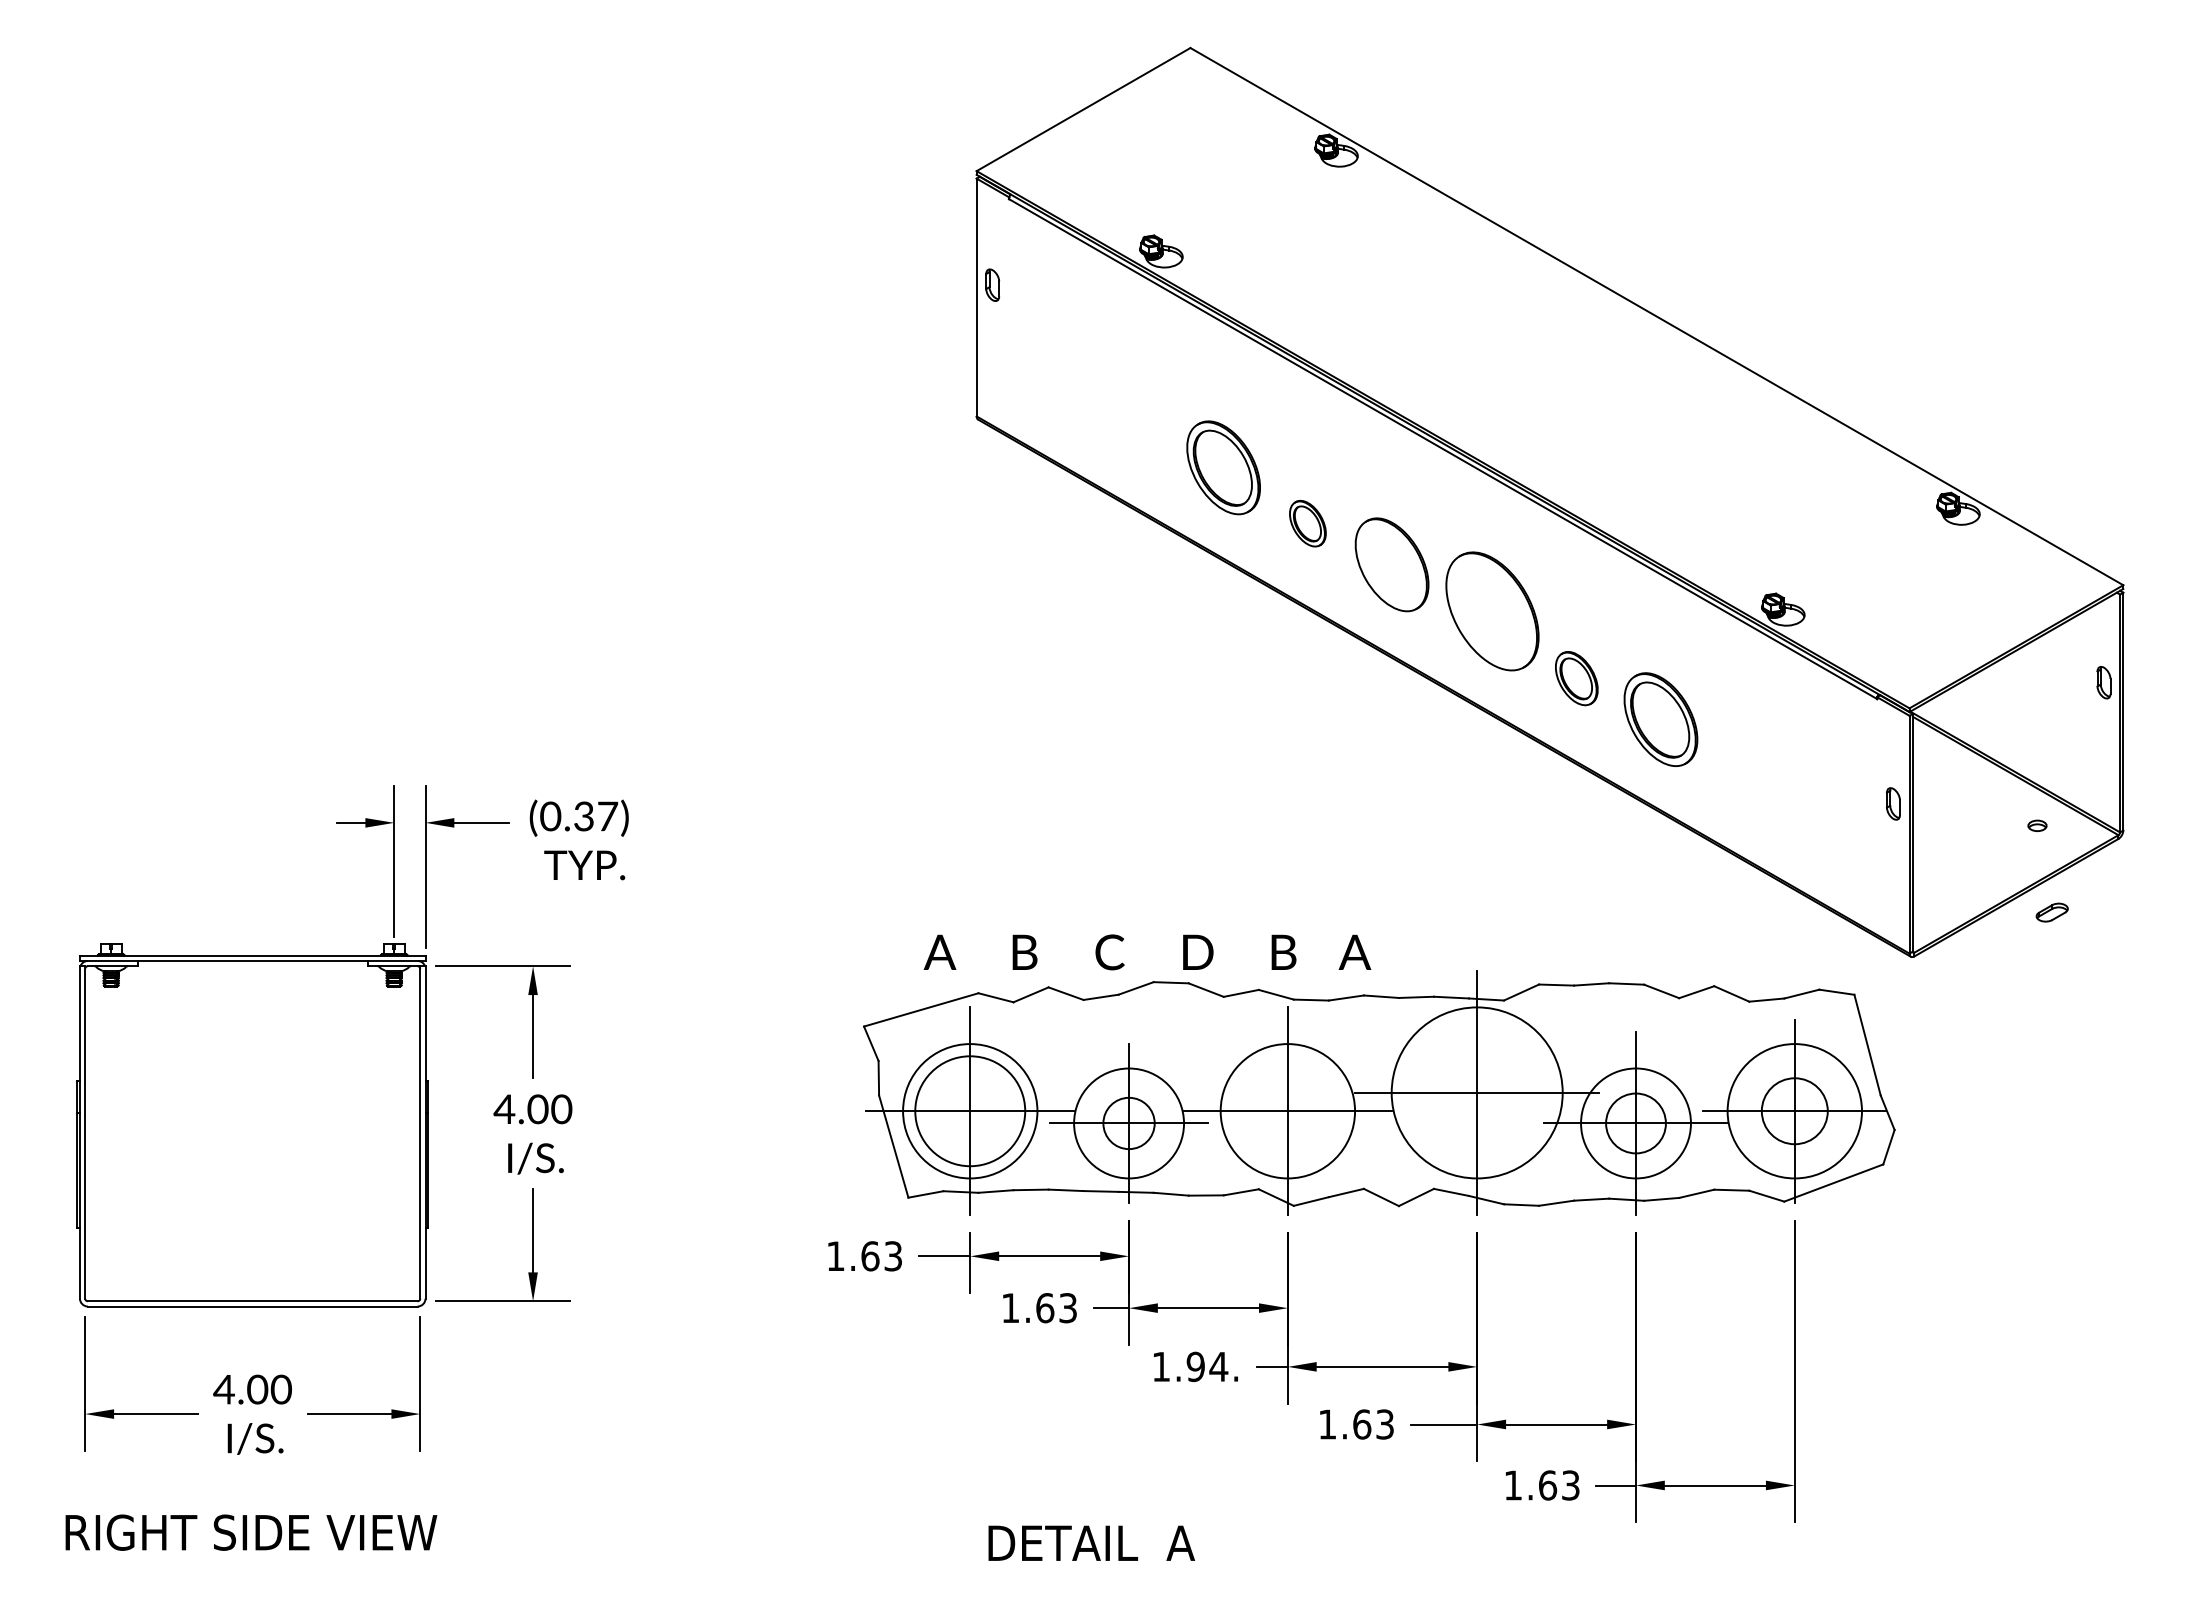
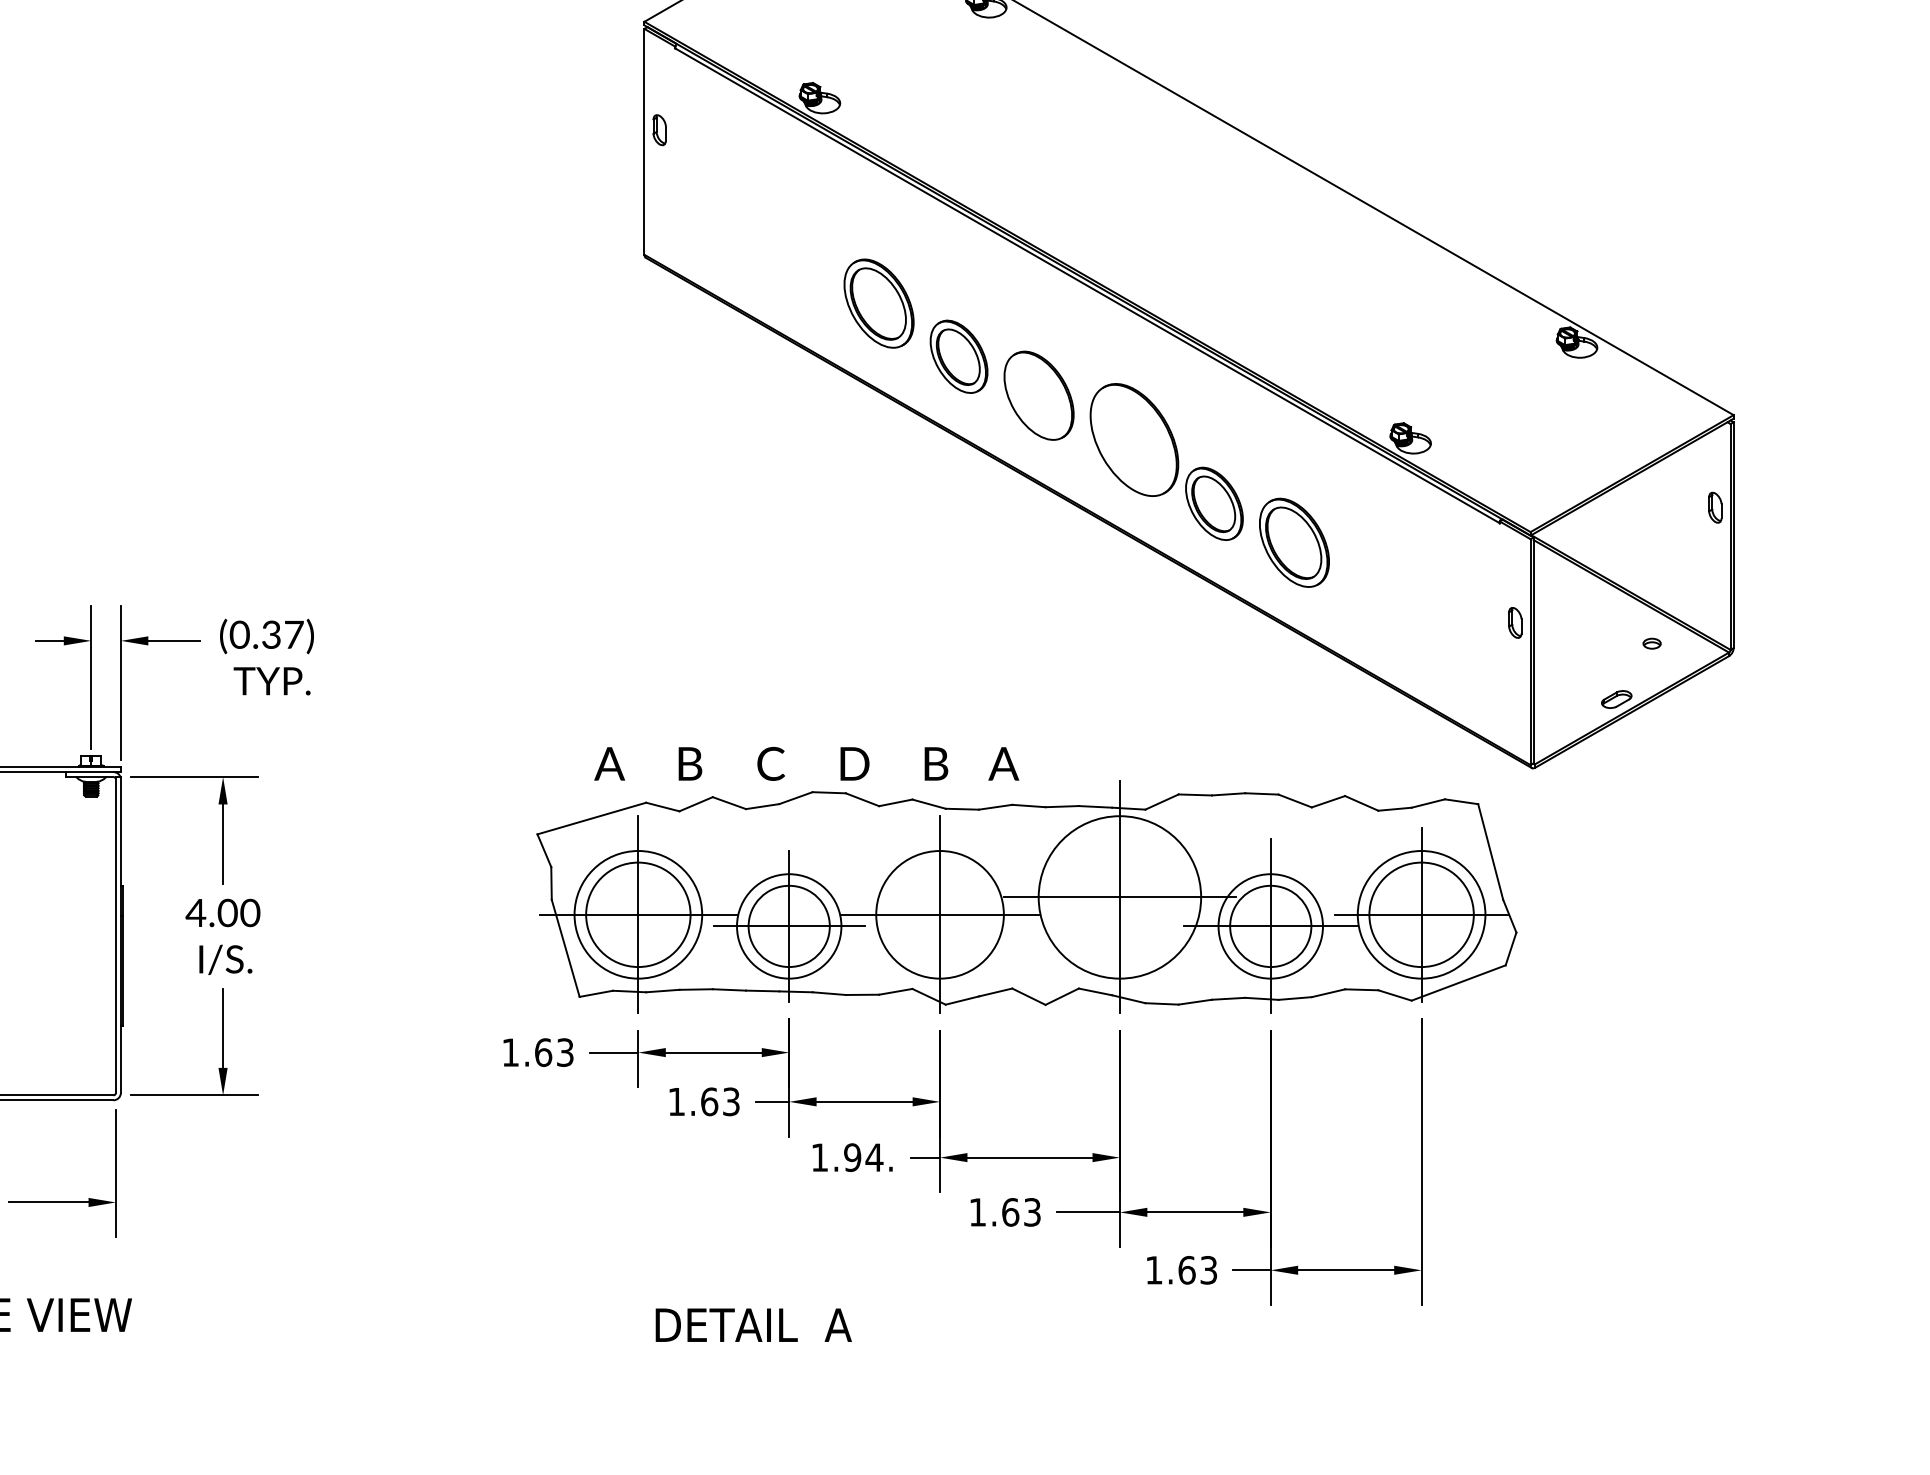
part: (1307, 523) -> (958, 356), size x1.67
part: (1576, 678) -> (1214, 503), size x1.43
part: (2051, 912) -> (1616, 699), moved
circle: (1794, 1111) -> (1421, 915), size x1.67
circle: (1128, 1123) -> (788, 926), size x1.67
circle: (1635, 1123) -> (1270, 926), size x1.43

